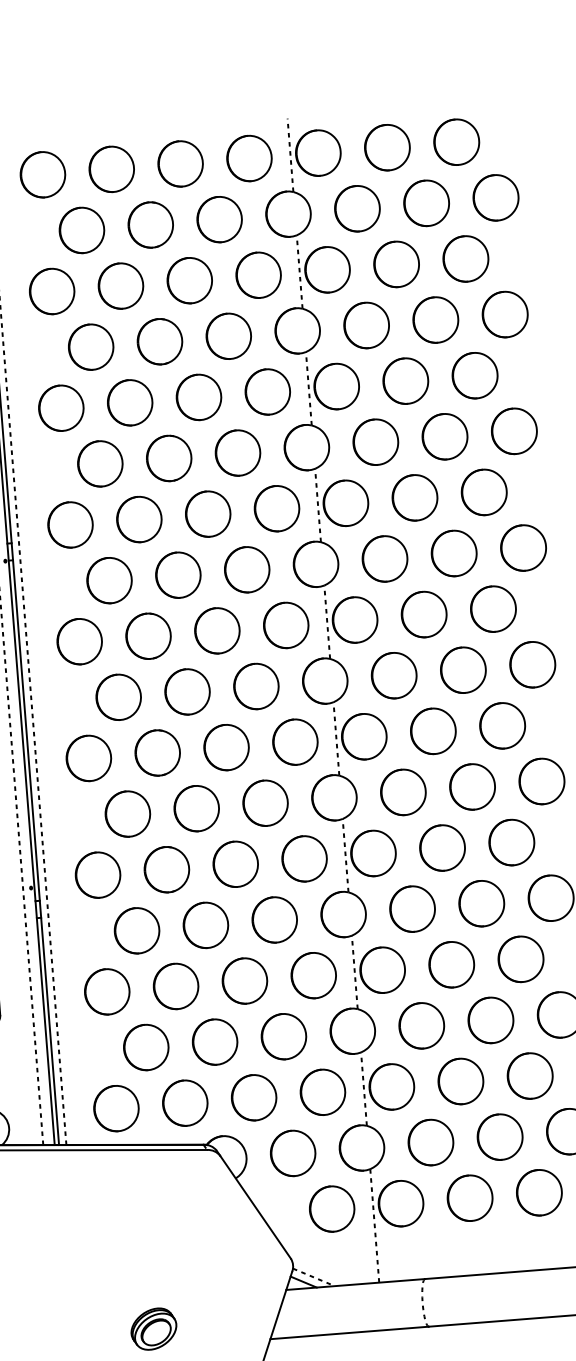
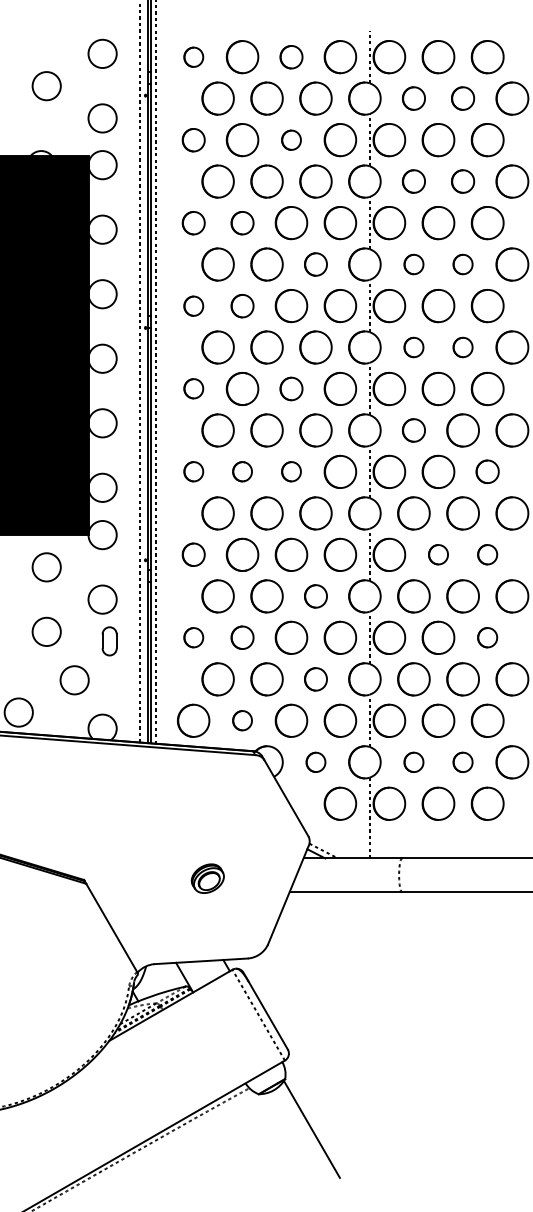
part: (180, 164) -> (291, 57), size x0.7
part: (42, 175) -> (193, 57), size x0.6
part: (425, 203) -> (462, 98), size x0.7
part: (356, 208) -> (413, 98), size x0.7
part: (189, 281) -> (291, 140), size x0.6
part: (51, 292) -> (193, 140), size x0.7
part: (435, 319) -> (462, 181), size x0.7
part: (366, 325) -> (413, 181), size x0.7
part: (130, 403) -> (242, 223), size x0.7
part: (61, 408) -> (193, 223), size x0.7
part: (444, 436) -> (462, 264), size x0.6
part: (375, 442) -> (413, 264), size x0.6
part: (237, 453) -> (315, 264), size x0.7
part: (139, 520) -> (242, 306), size x0.7
part: (70, 525) -> (193, 306), size x0.6
part: (453, 553) -> (462, 347), size x0.6
part: (384, 558) -> (413, 347), size x0.6
part: (217, 630) -> (291, 388), size x0.7
part: (79, 641) -> (193, 388), size x0.6
part: (393, 675) -> (413, 430), size x0.7
part: (502, 725) -> (487, 471), size x0.7
part: (226, 746) -> (291, 471), size x0.6
part: (157, 752) -> (242, 471), size x0.6
part: (88, 757) -> (193, 471), size x0.6
part: (511, 842) -> (487, 554), size x0.6
part: (442, 847) -> (438, 554), size x0.6
part: (97, 874) -> (193, 554), size x0.7
part: (274, 920) -> (315, 596), size x0.7
part: (520, 958) -> (487, 637), size x0.6
part: (175, 985) -> (242, 637), size x0.7
part: (107, 991) -> (193, 637), size x0.6
part: (283, 1036) -> (315, 679), size x0.7
part: (185, 1102) -> (242, 720), size x0.6
part: (499, 1137) -> (462, 762), size x0.6
part: (430, 1142) -> (413, 762), size x0.6
part: (292, 1153) -> (315, 762), size x0.6

